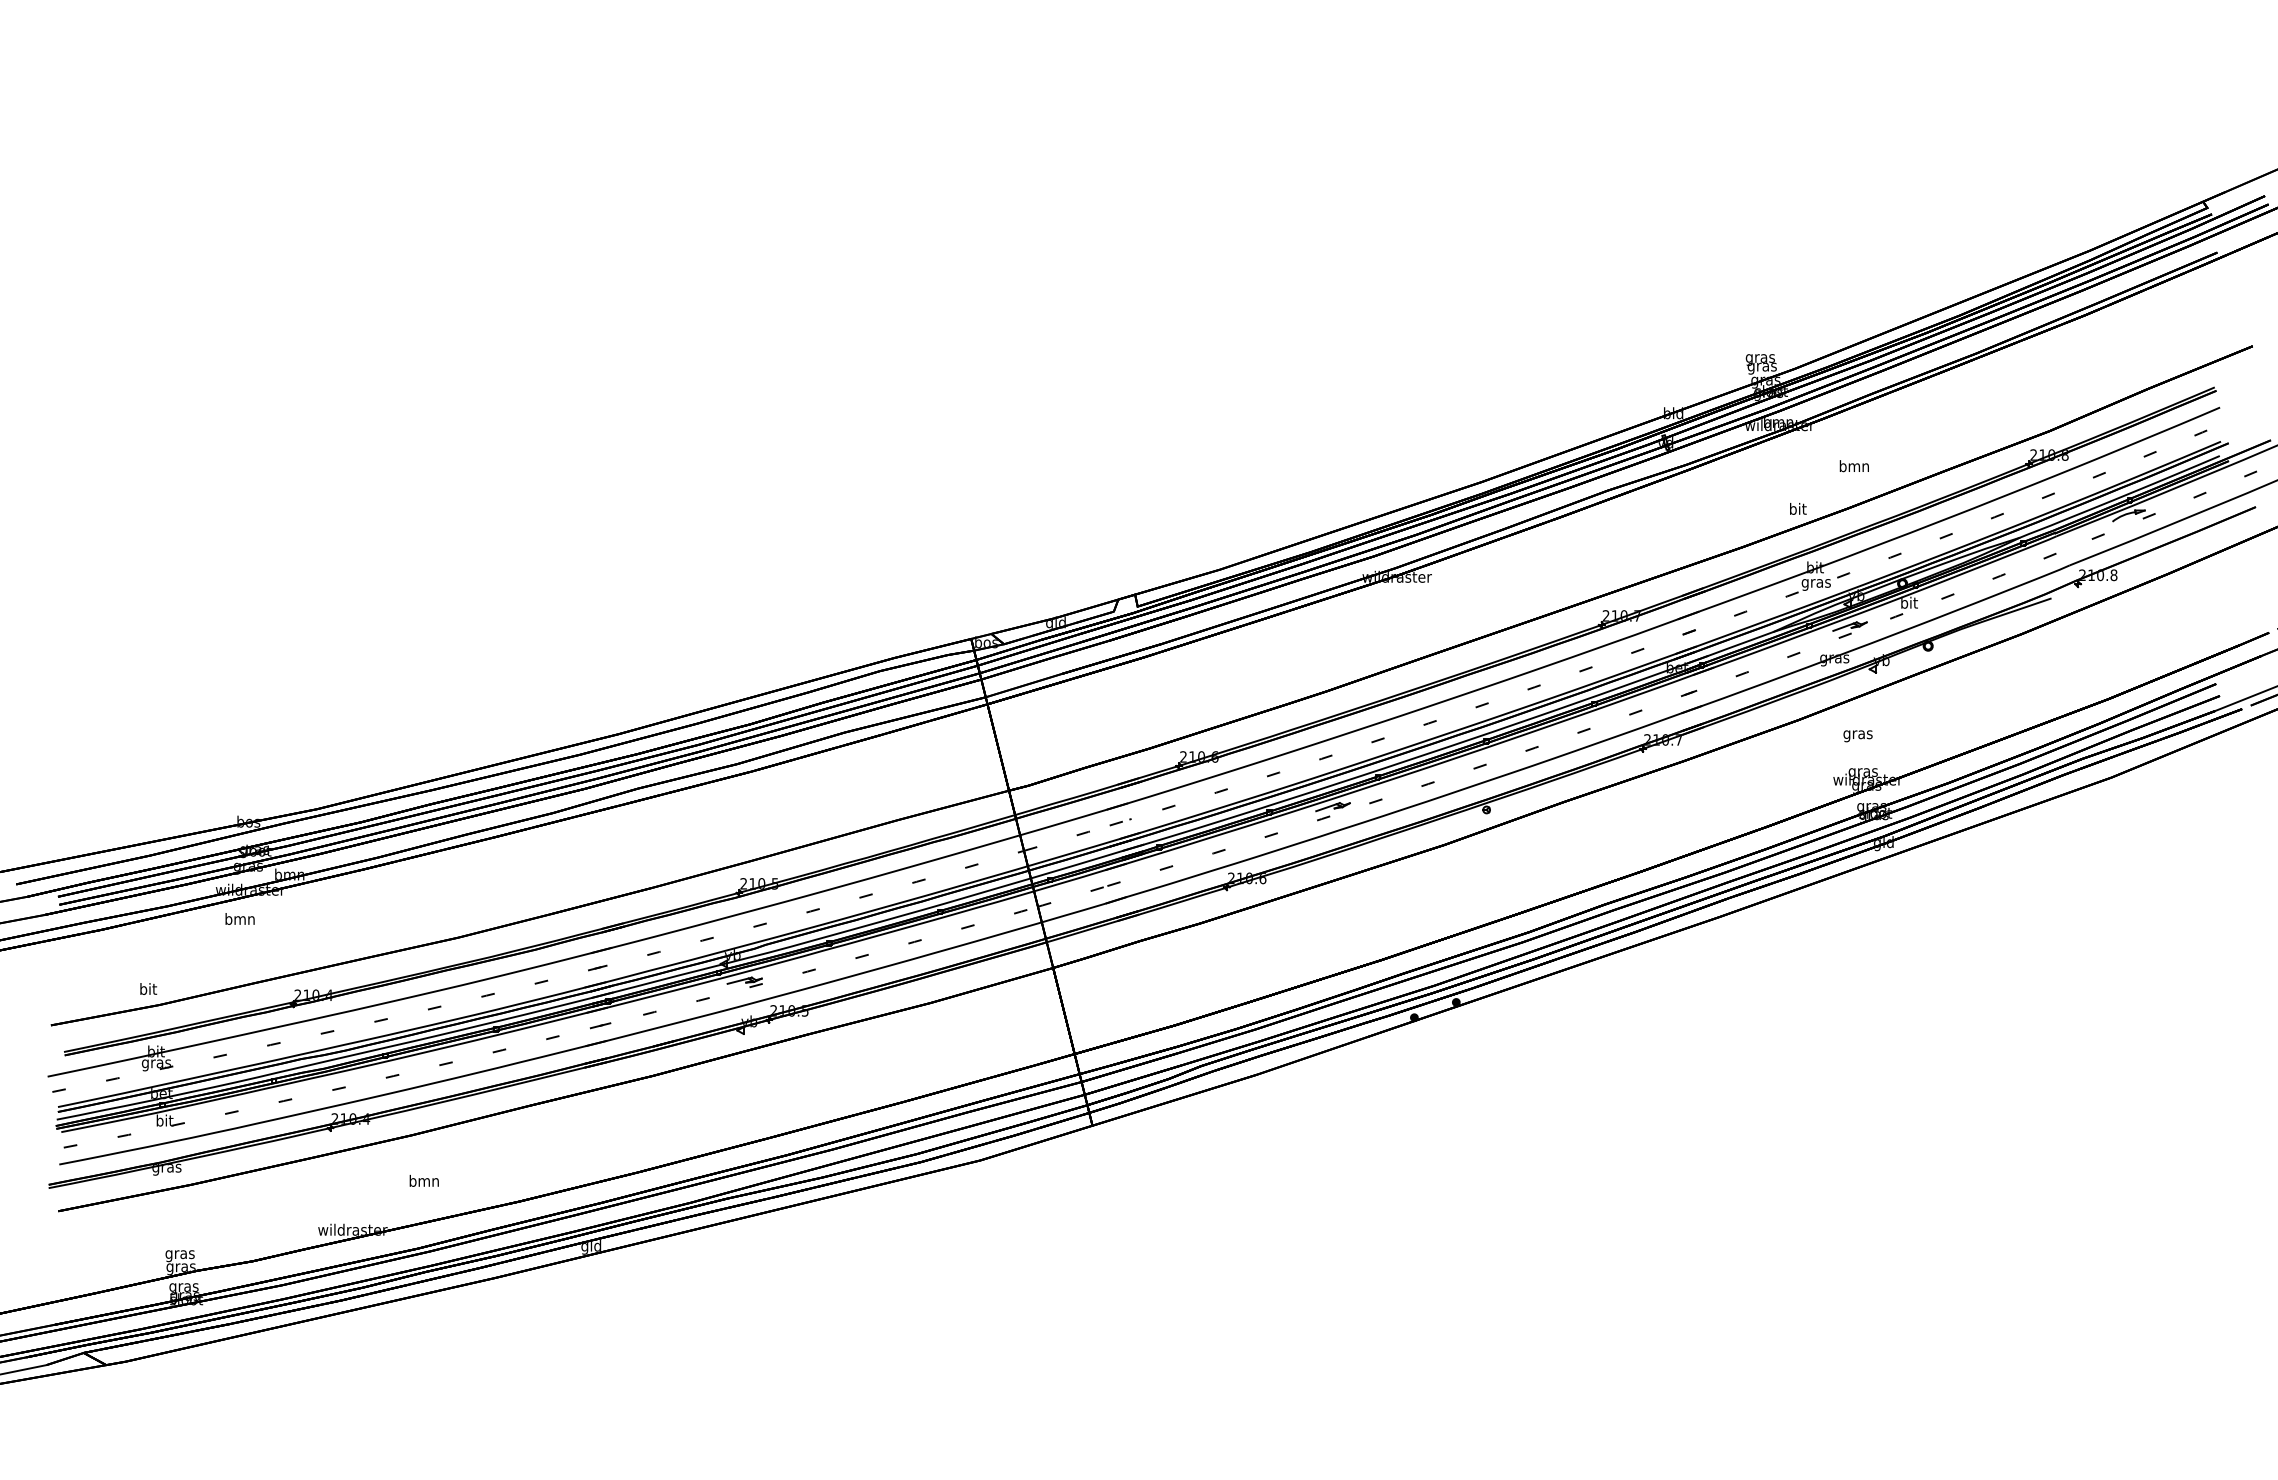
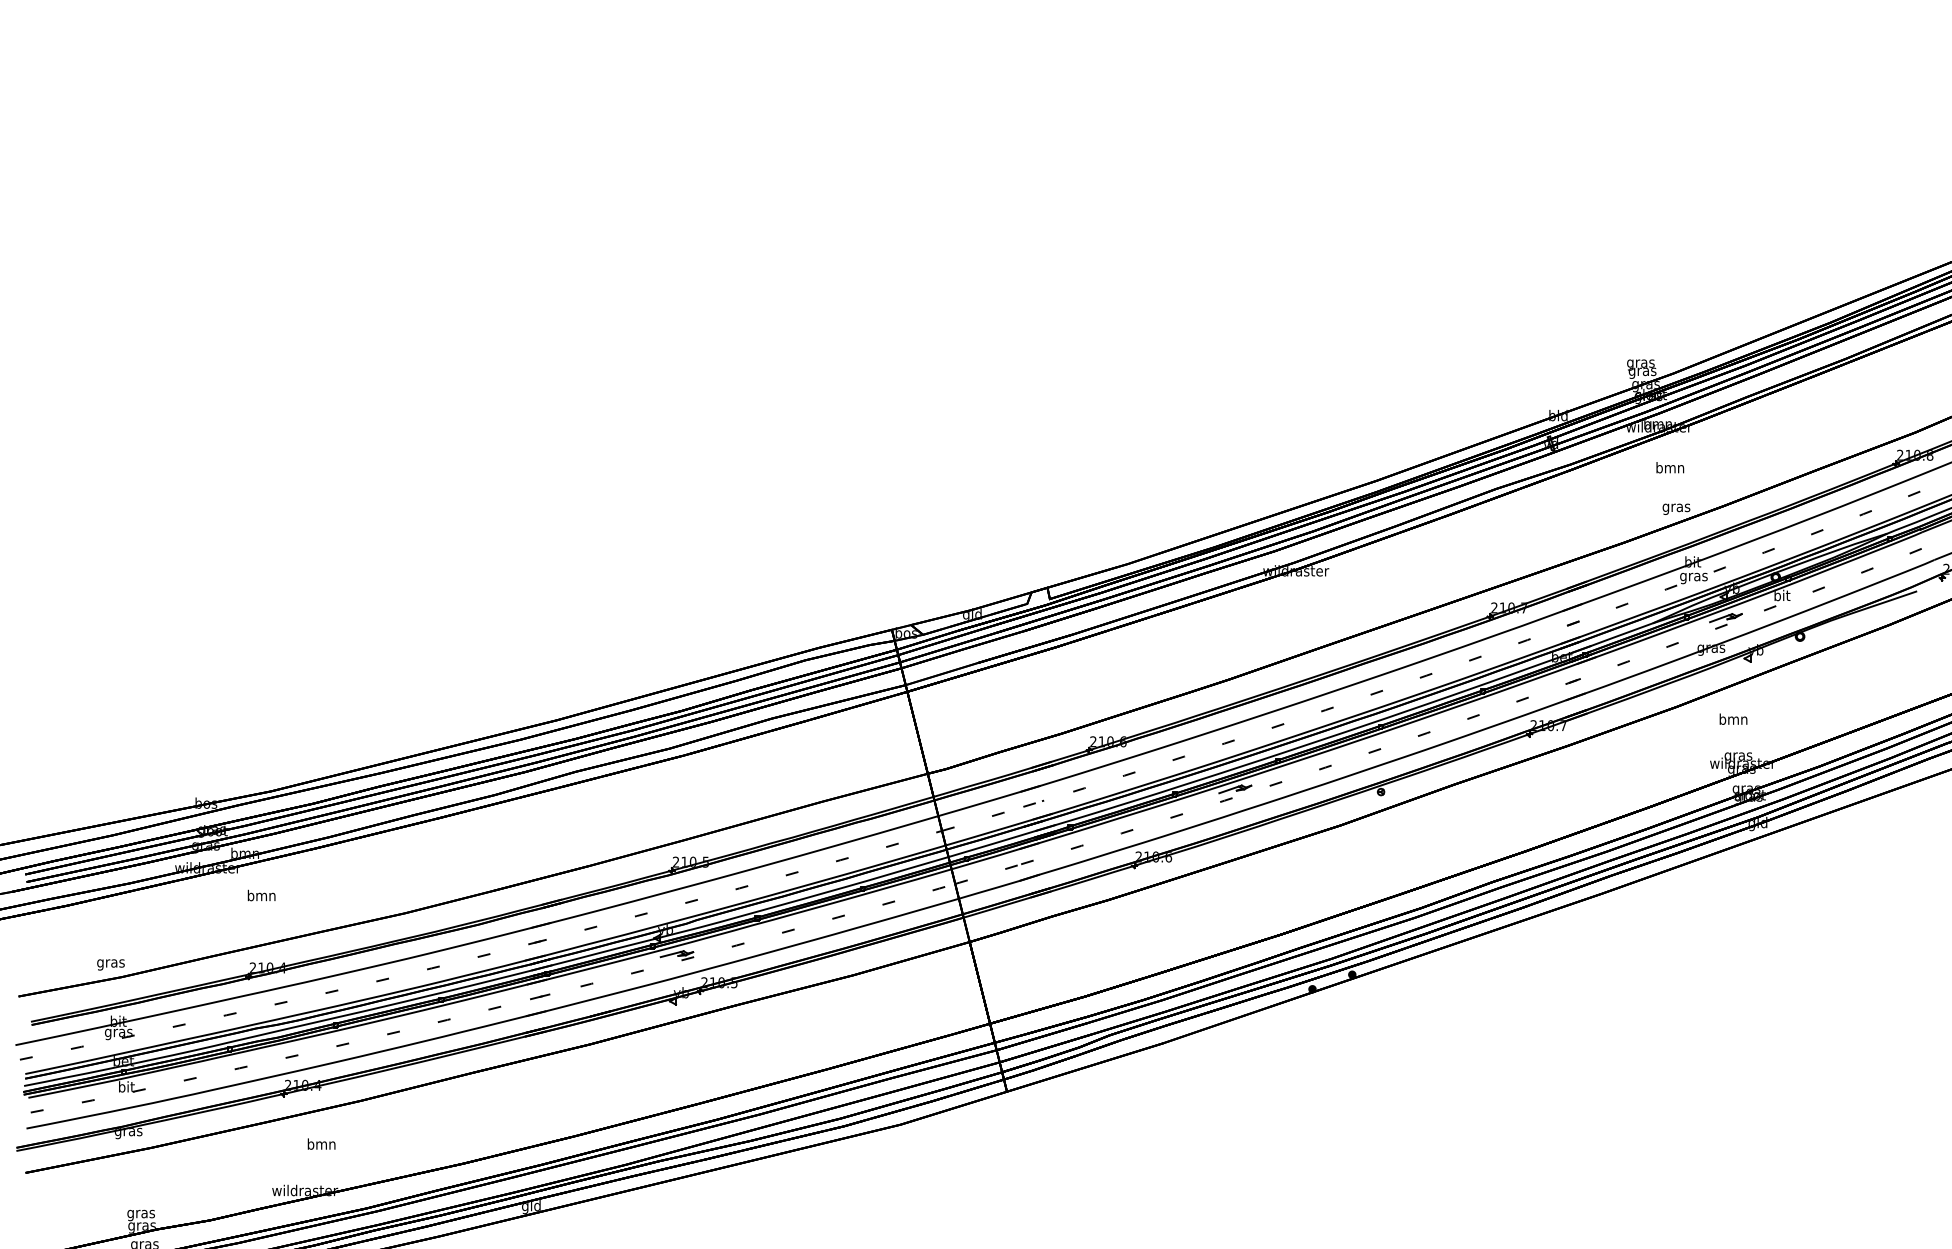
text: (1853, 466) -> (1669, 468), moved
text: (1797, 509) -> (1676, 506), bit -> gras
text: (1857, 734) -> (1732, 720), gras -> bmn
text: (239, 918) -> (261, 895), moved
text: (147, 990) -> (110, 963), bit -> gras
text: (423, 1180) -> (320, 1143), moved

